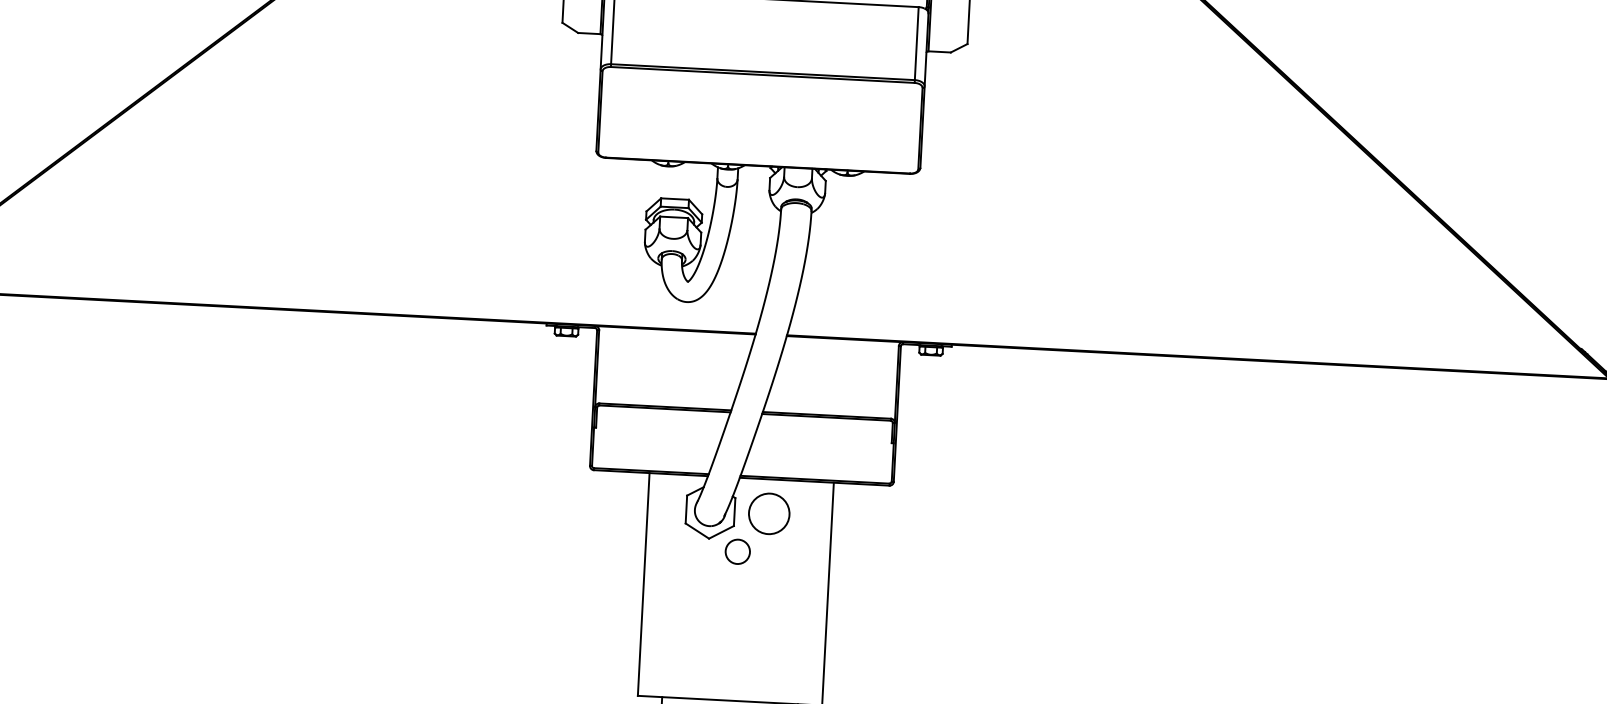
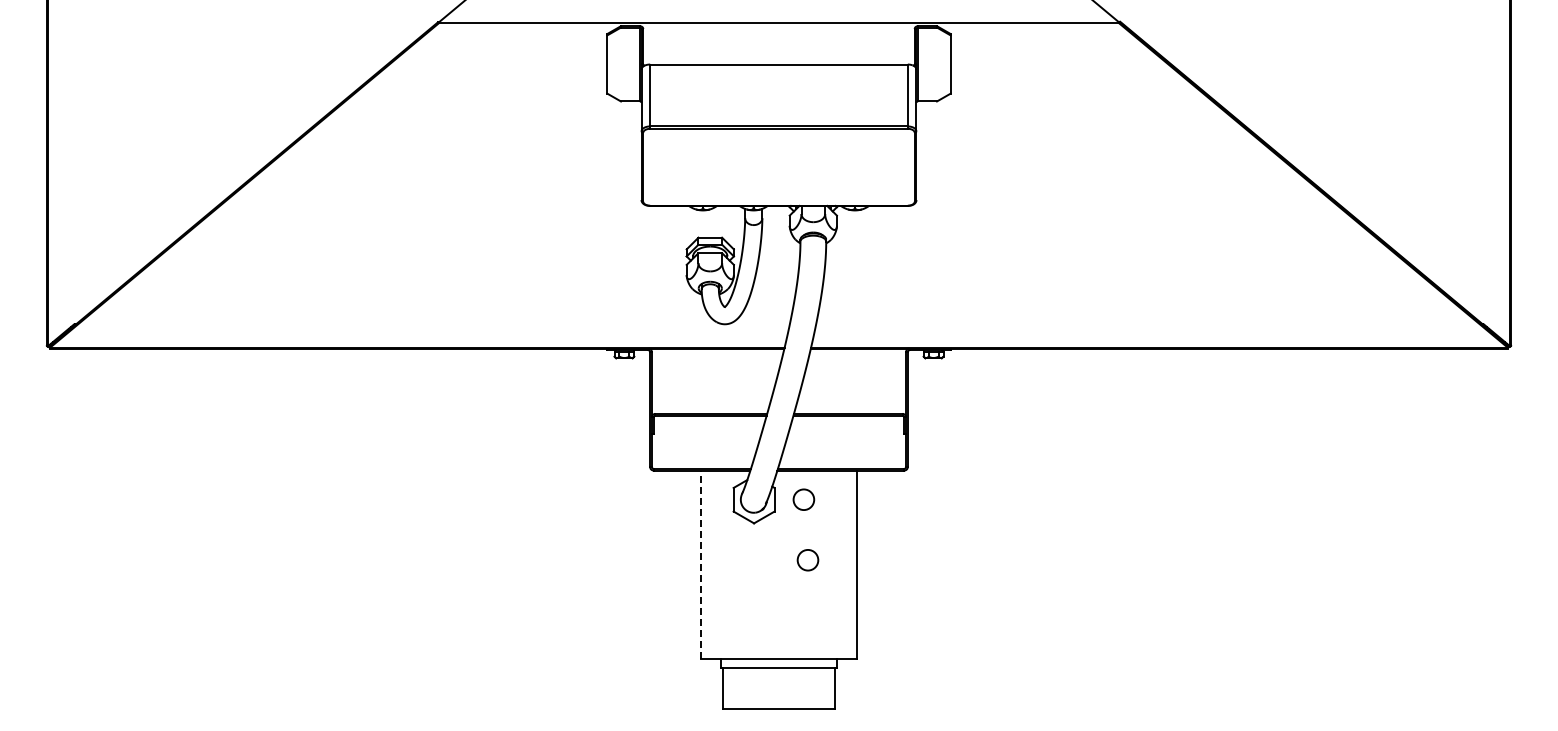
circle: (768, 513) -> (803, 499), size x0.6
circle: (737, 552) -> (807, 560), moved
line: (643, 583) -> (700, 564), solid -> dashed

